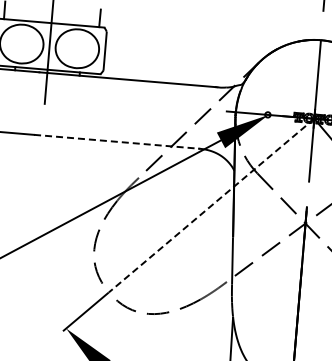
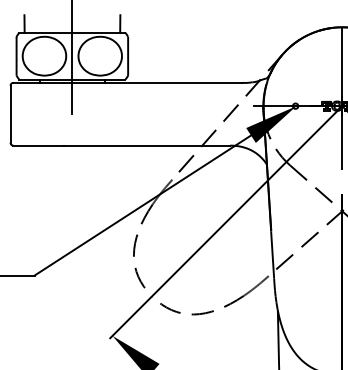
line: (116, 141) -> (147, 145), dashed -> solid
line: (210, 205) -> (246, 201), dashed -> solid

